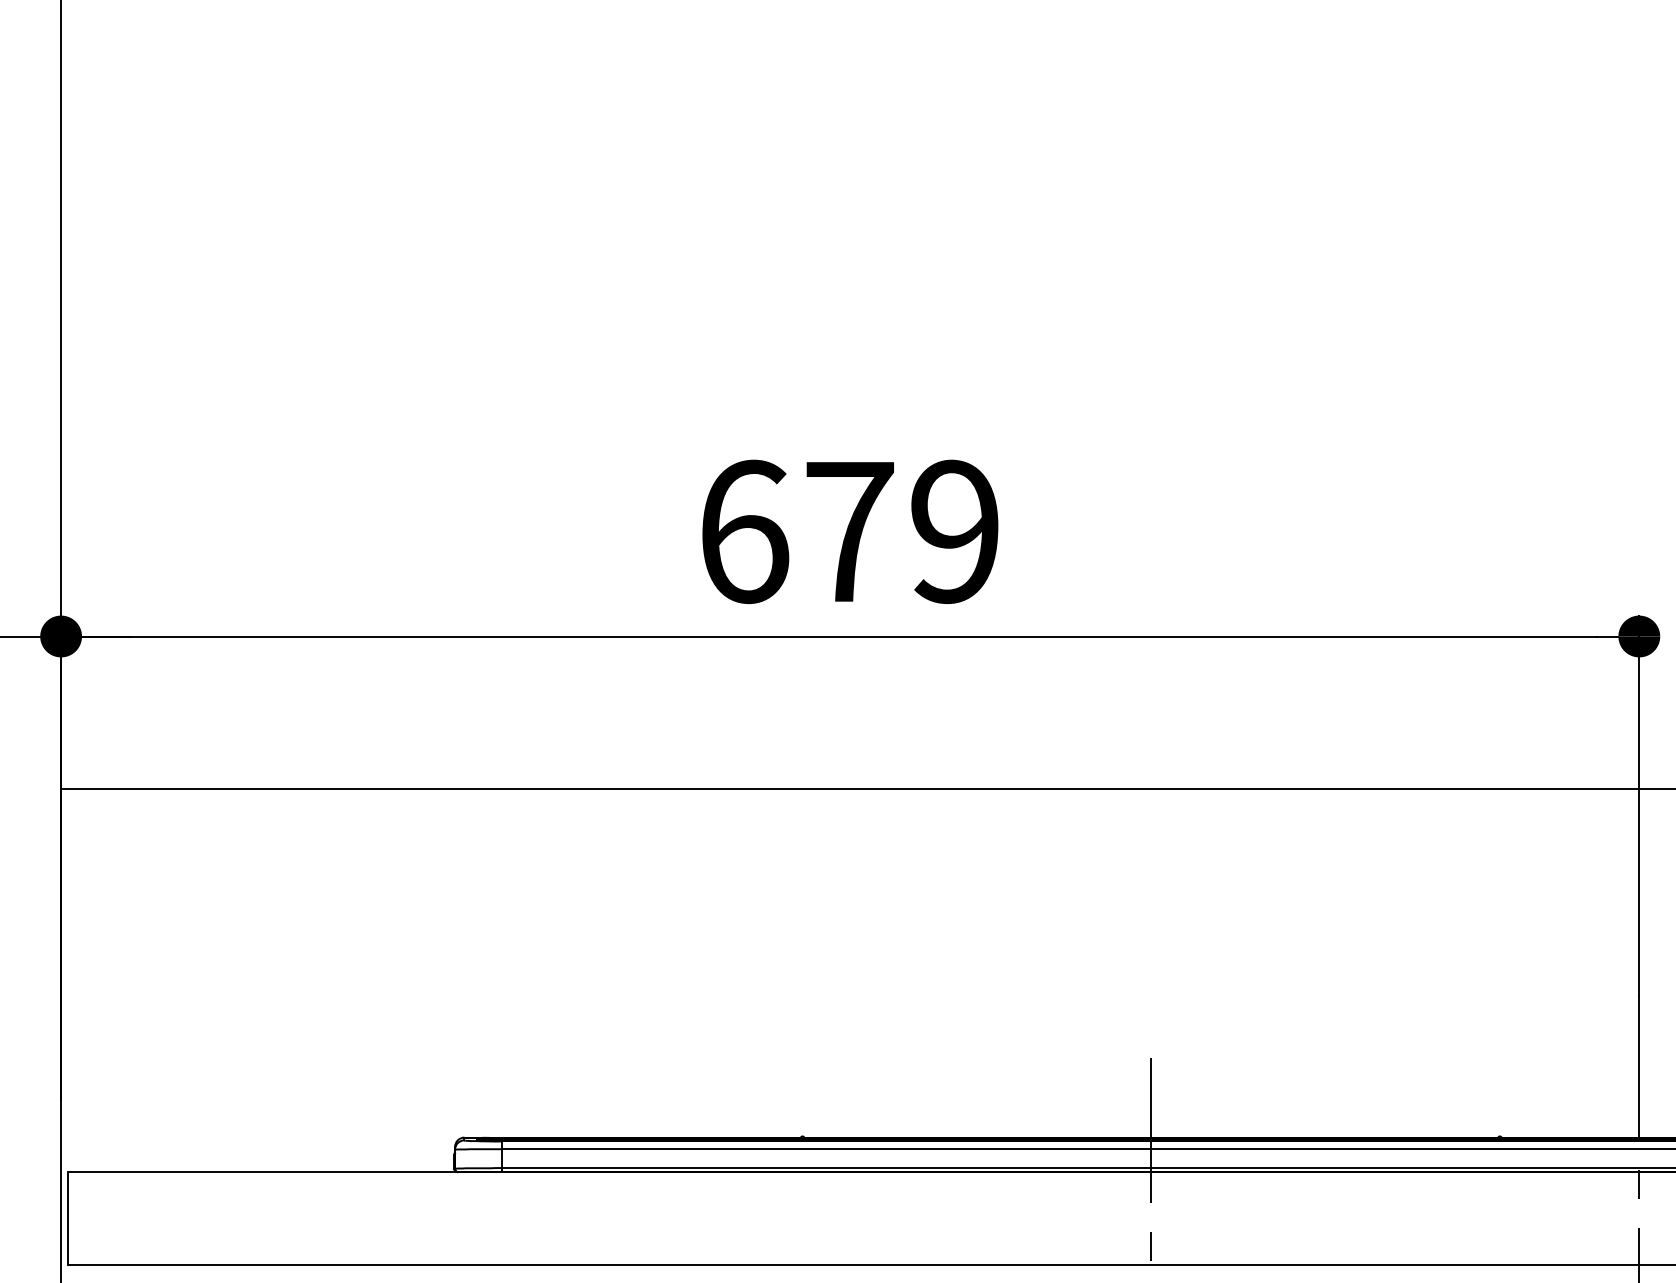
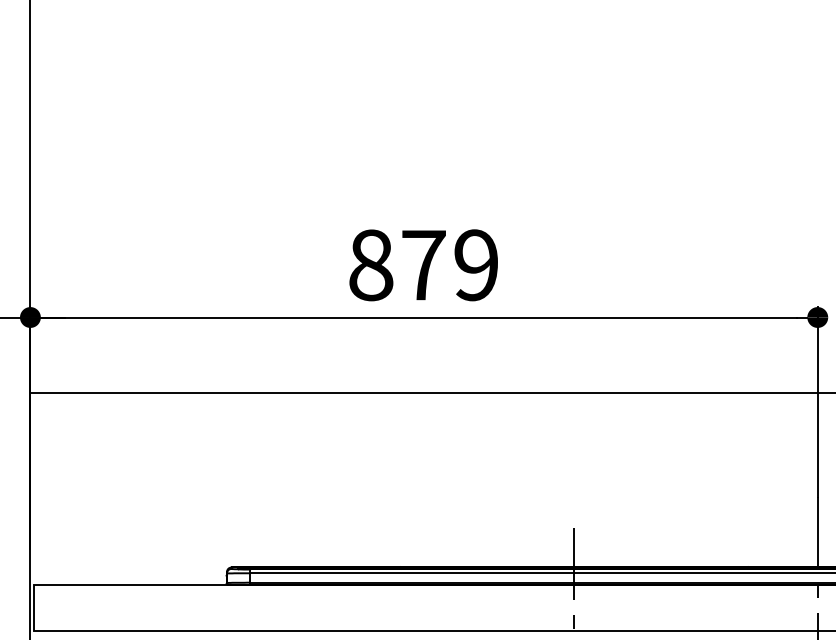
text: (744, 532) -> (371, 265), 679 -> 879

